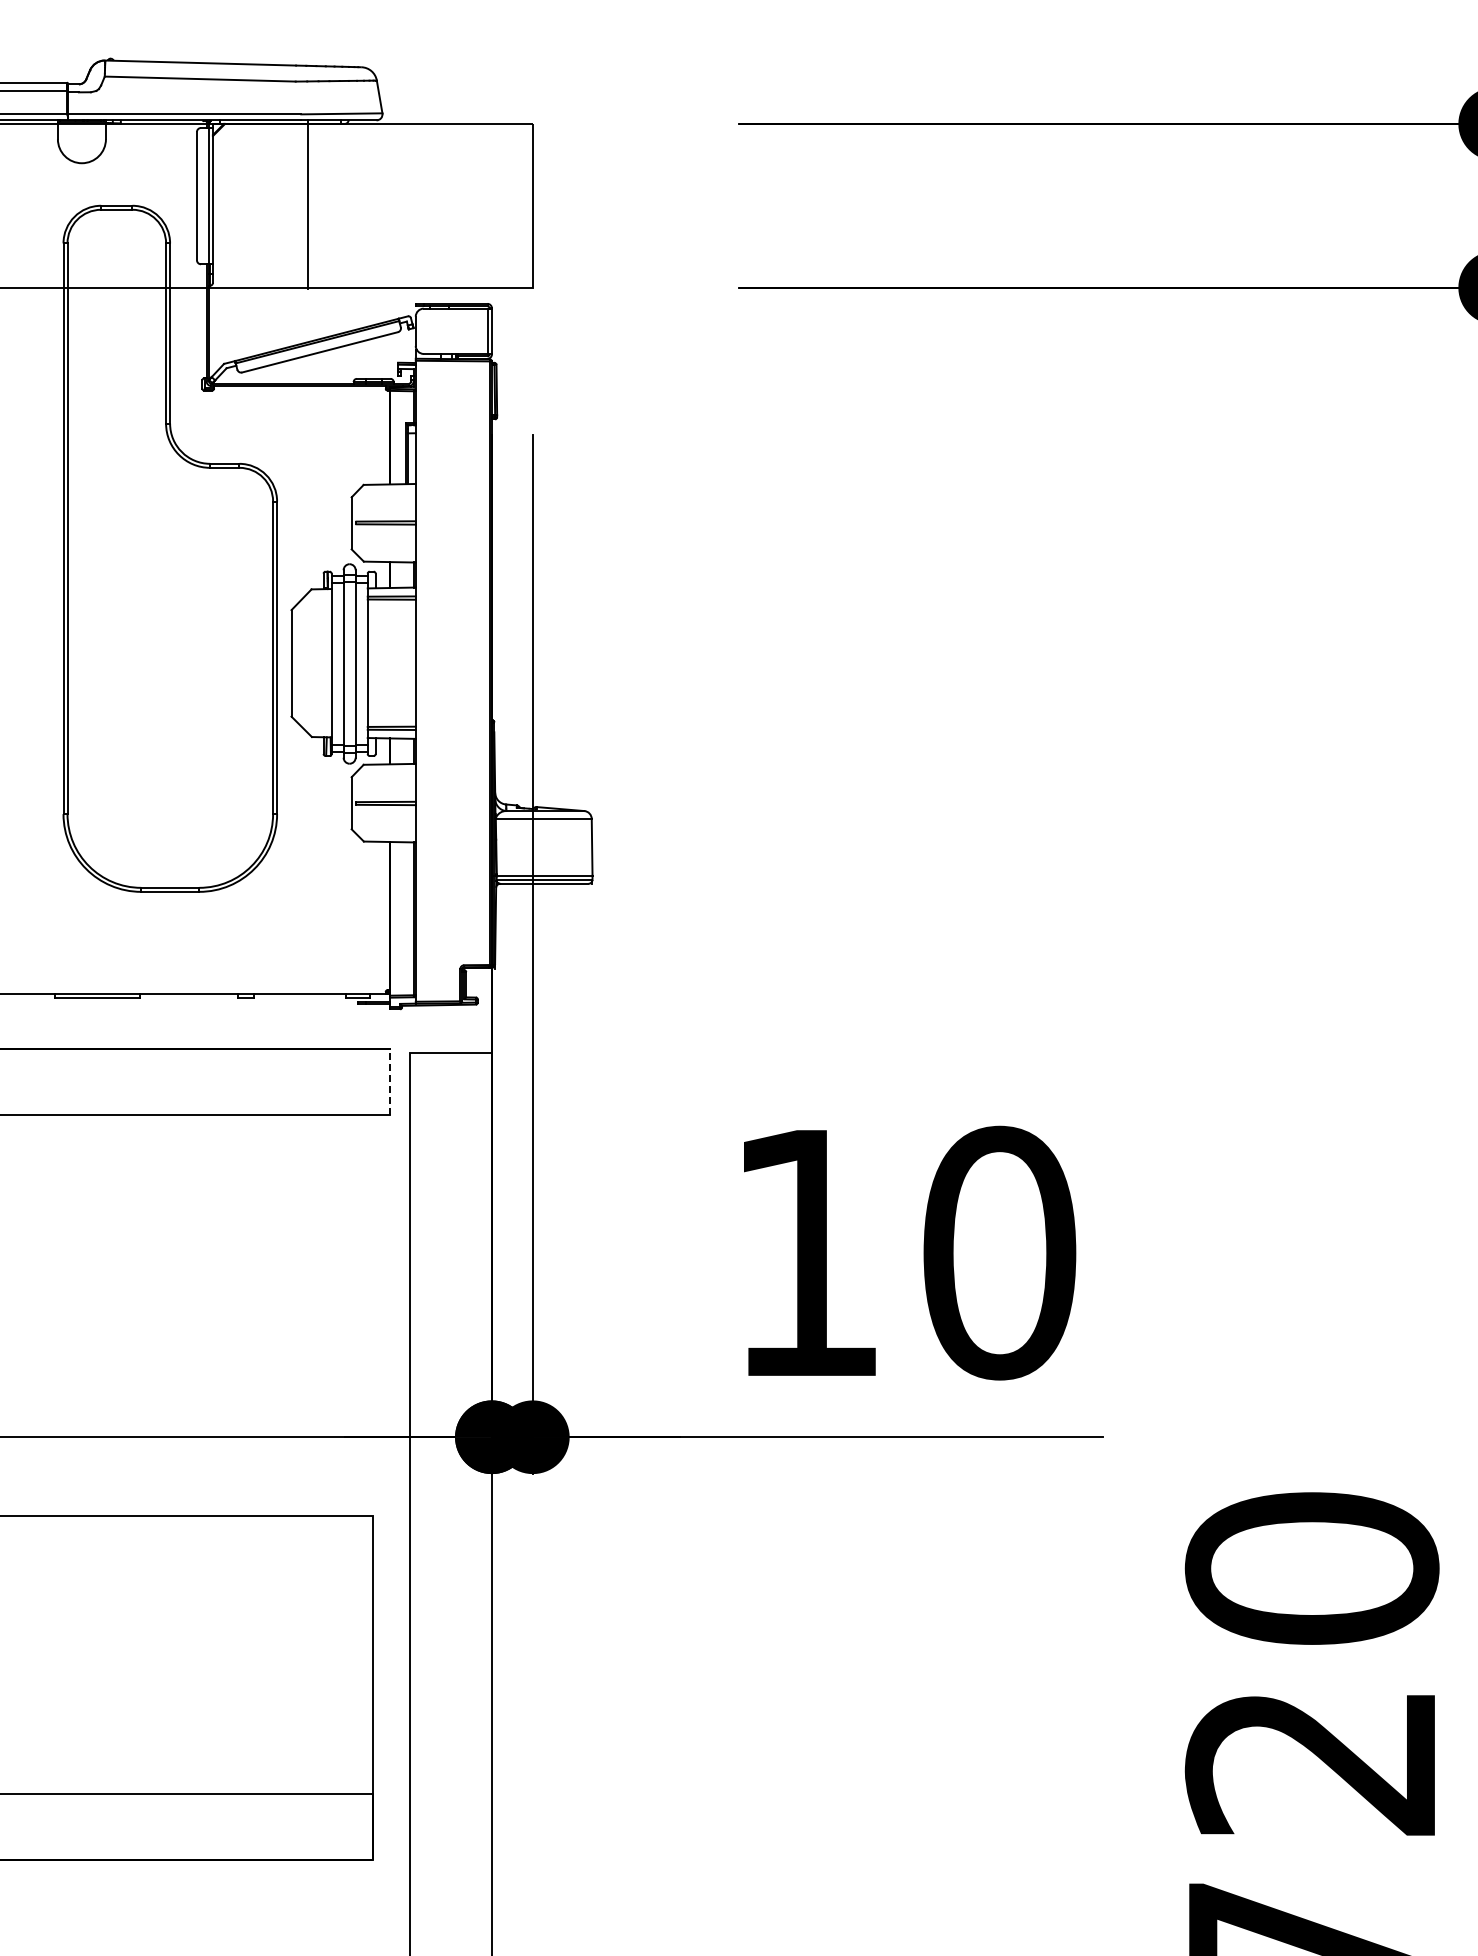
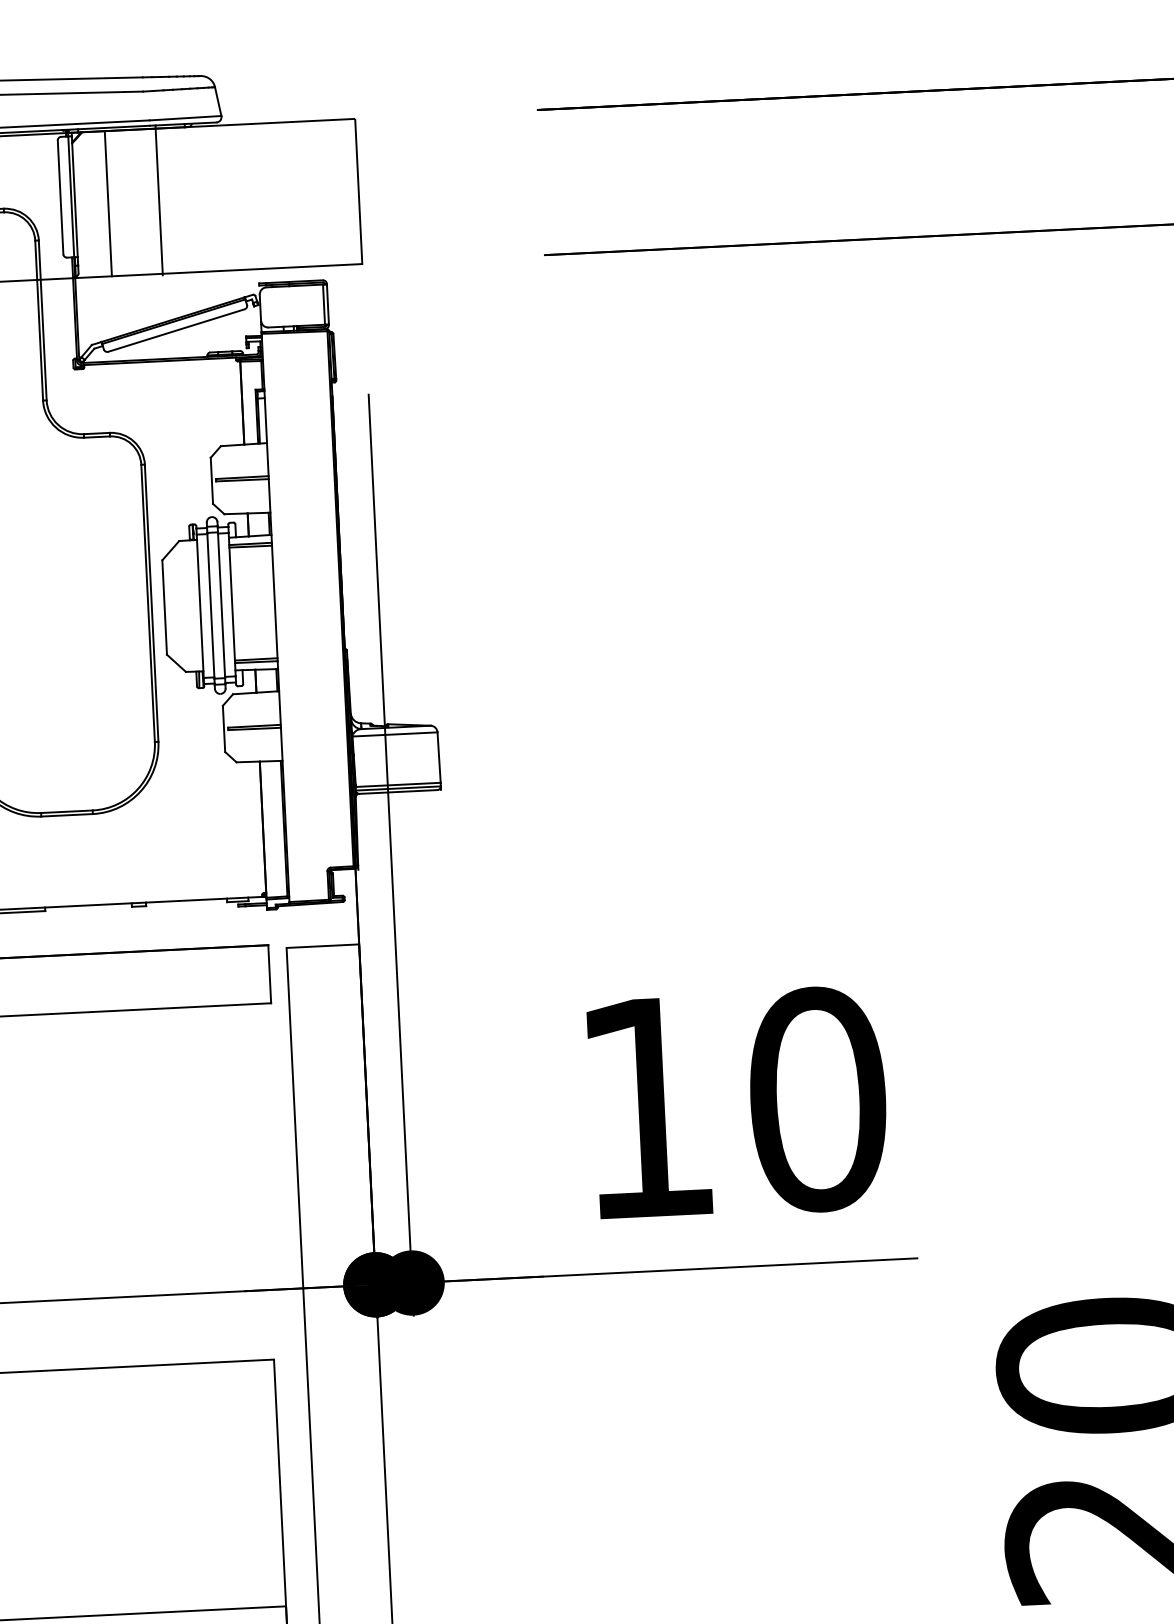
line: (250, 205) -> (108, 203), added
line: (389, 1081) -> (269, 973), dashed -> solid

